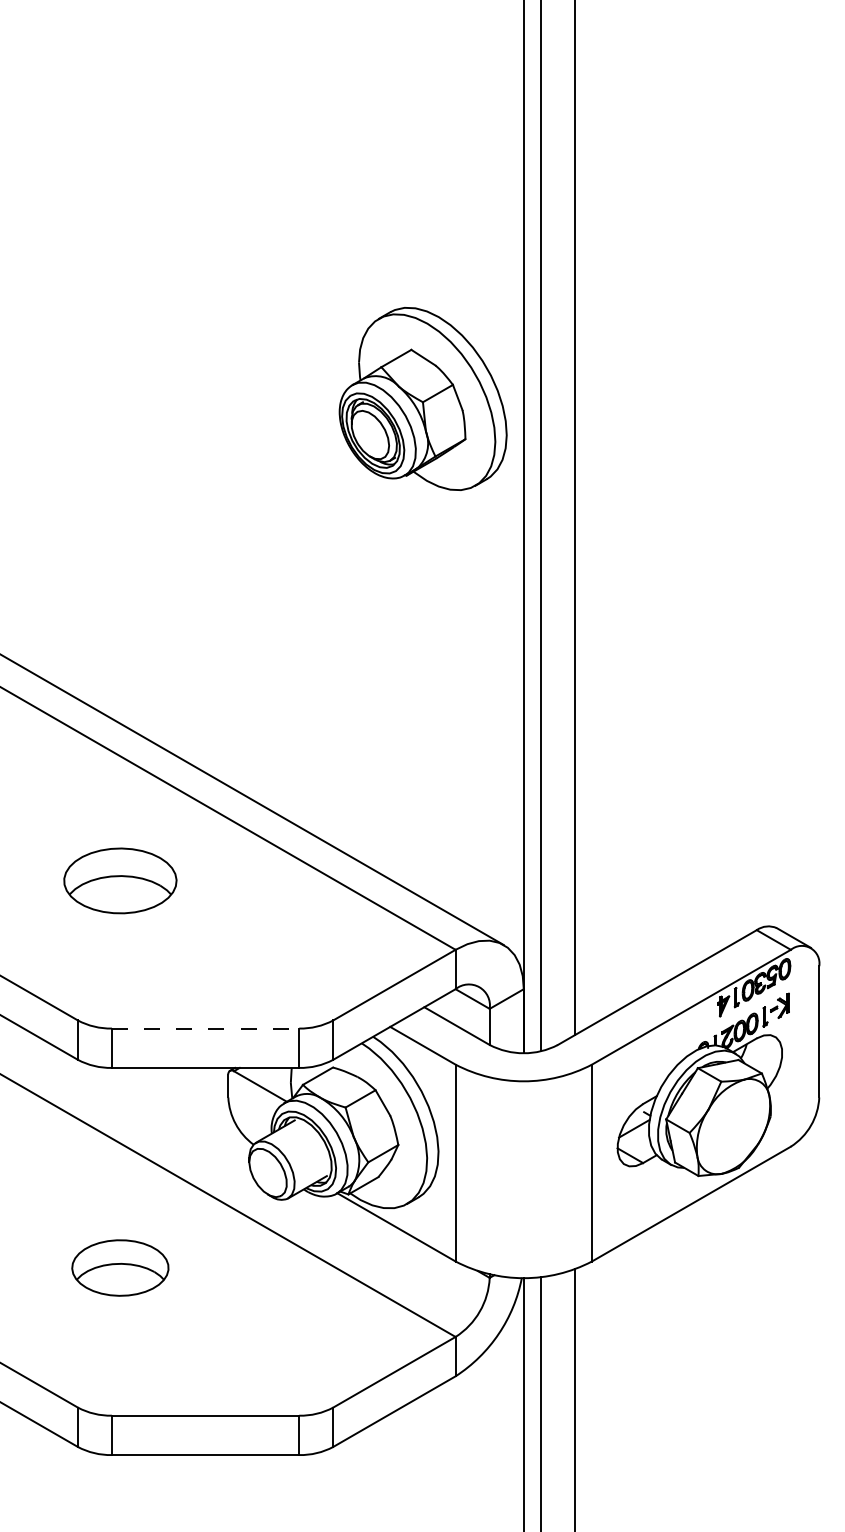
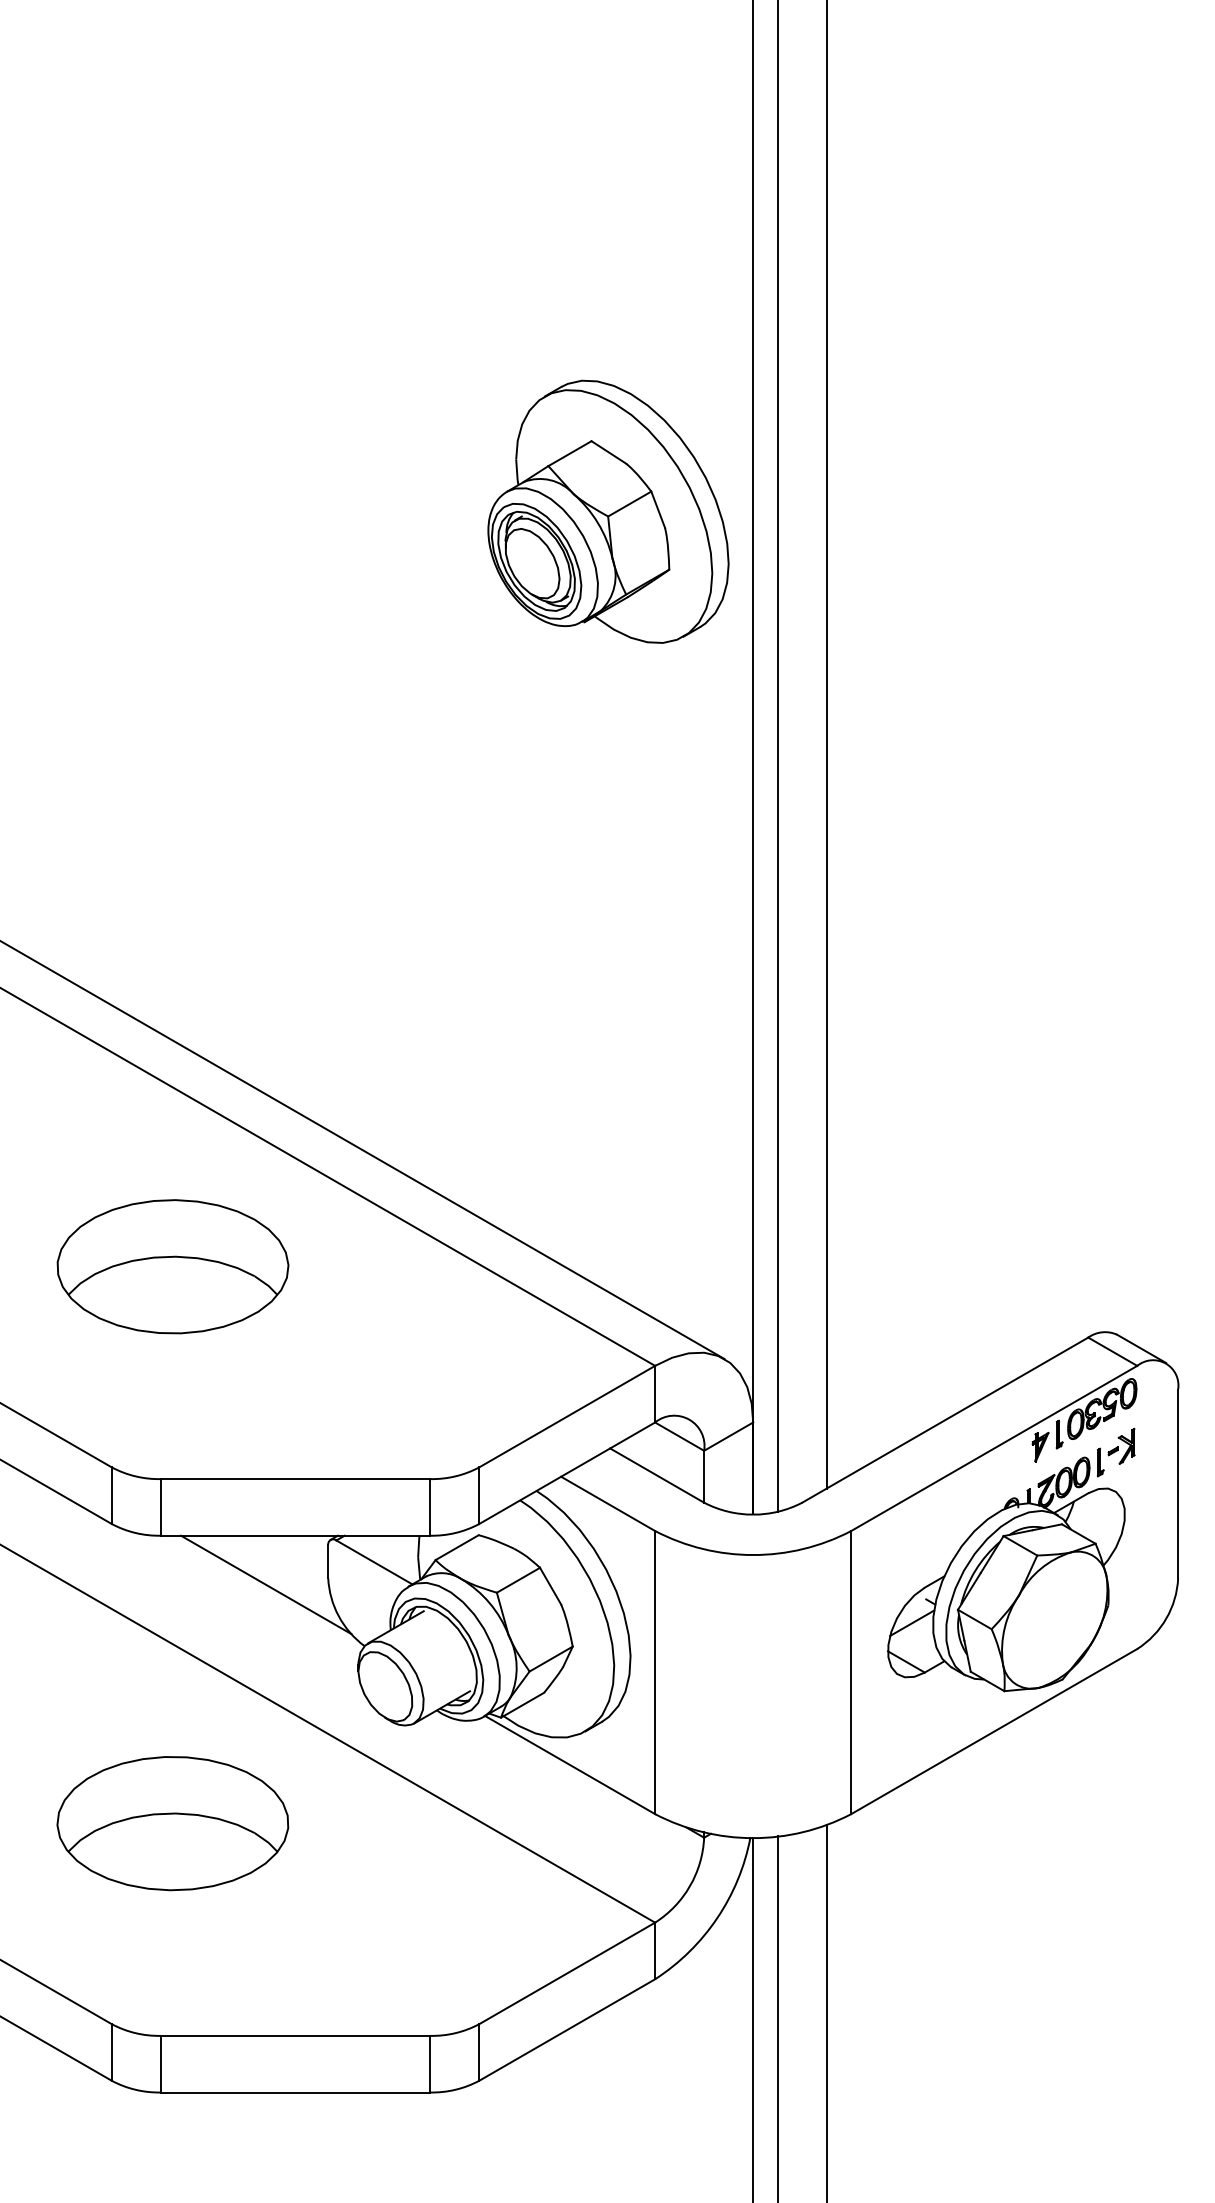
part: (422, 398) -> (607, 511), moved
part: (120, 880) -> (173, 1266), size x1.43
line: (205, 1028) -> (295, 1479), dashed -> solid
line: (184, 1101) -> (265, 1584), added
part: (120, 1267) -> (173, 1822), size x1.67

